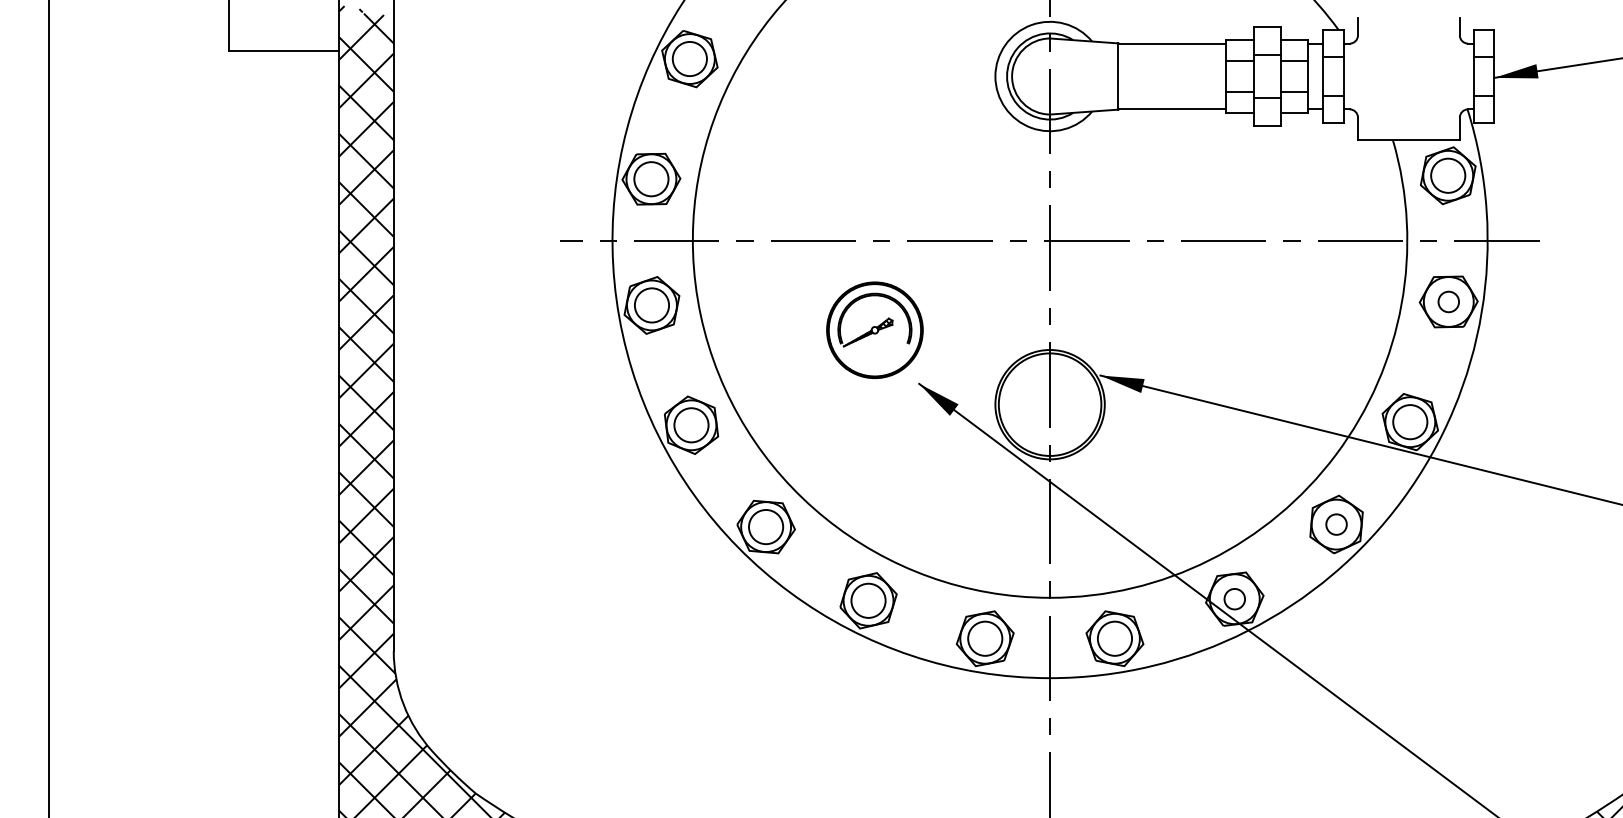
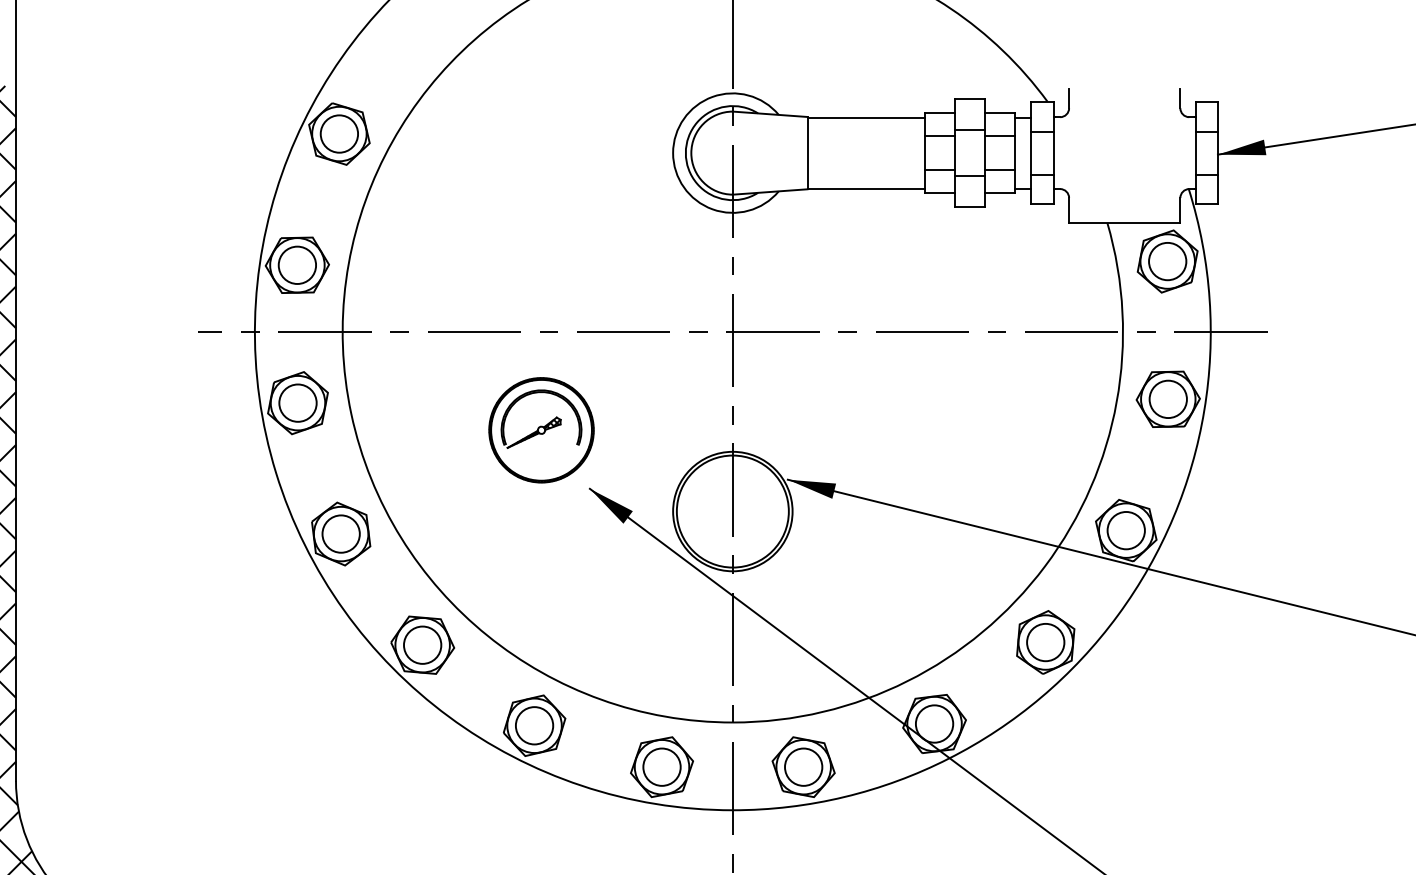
circle: (1448, 301) -> (1167, 398), size x1.67
circle: (1336, 524) -> (1045, 642), size x1.67
circle: (1234, 599) -> (934, 724), size x1.67

